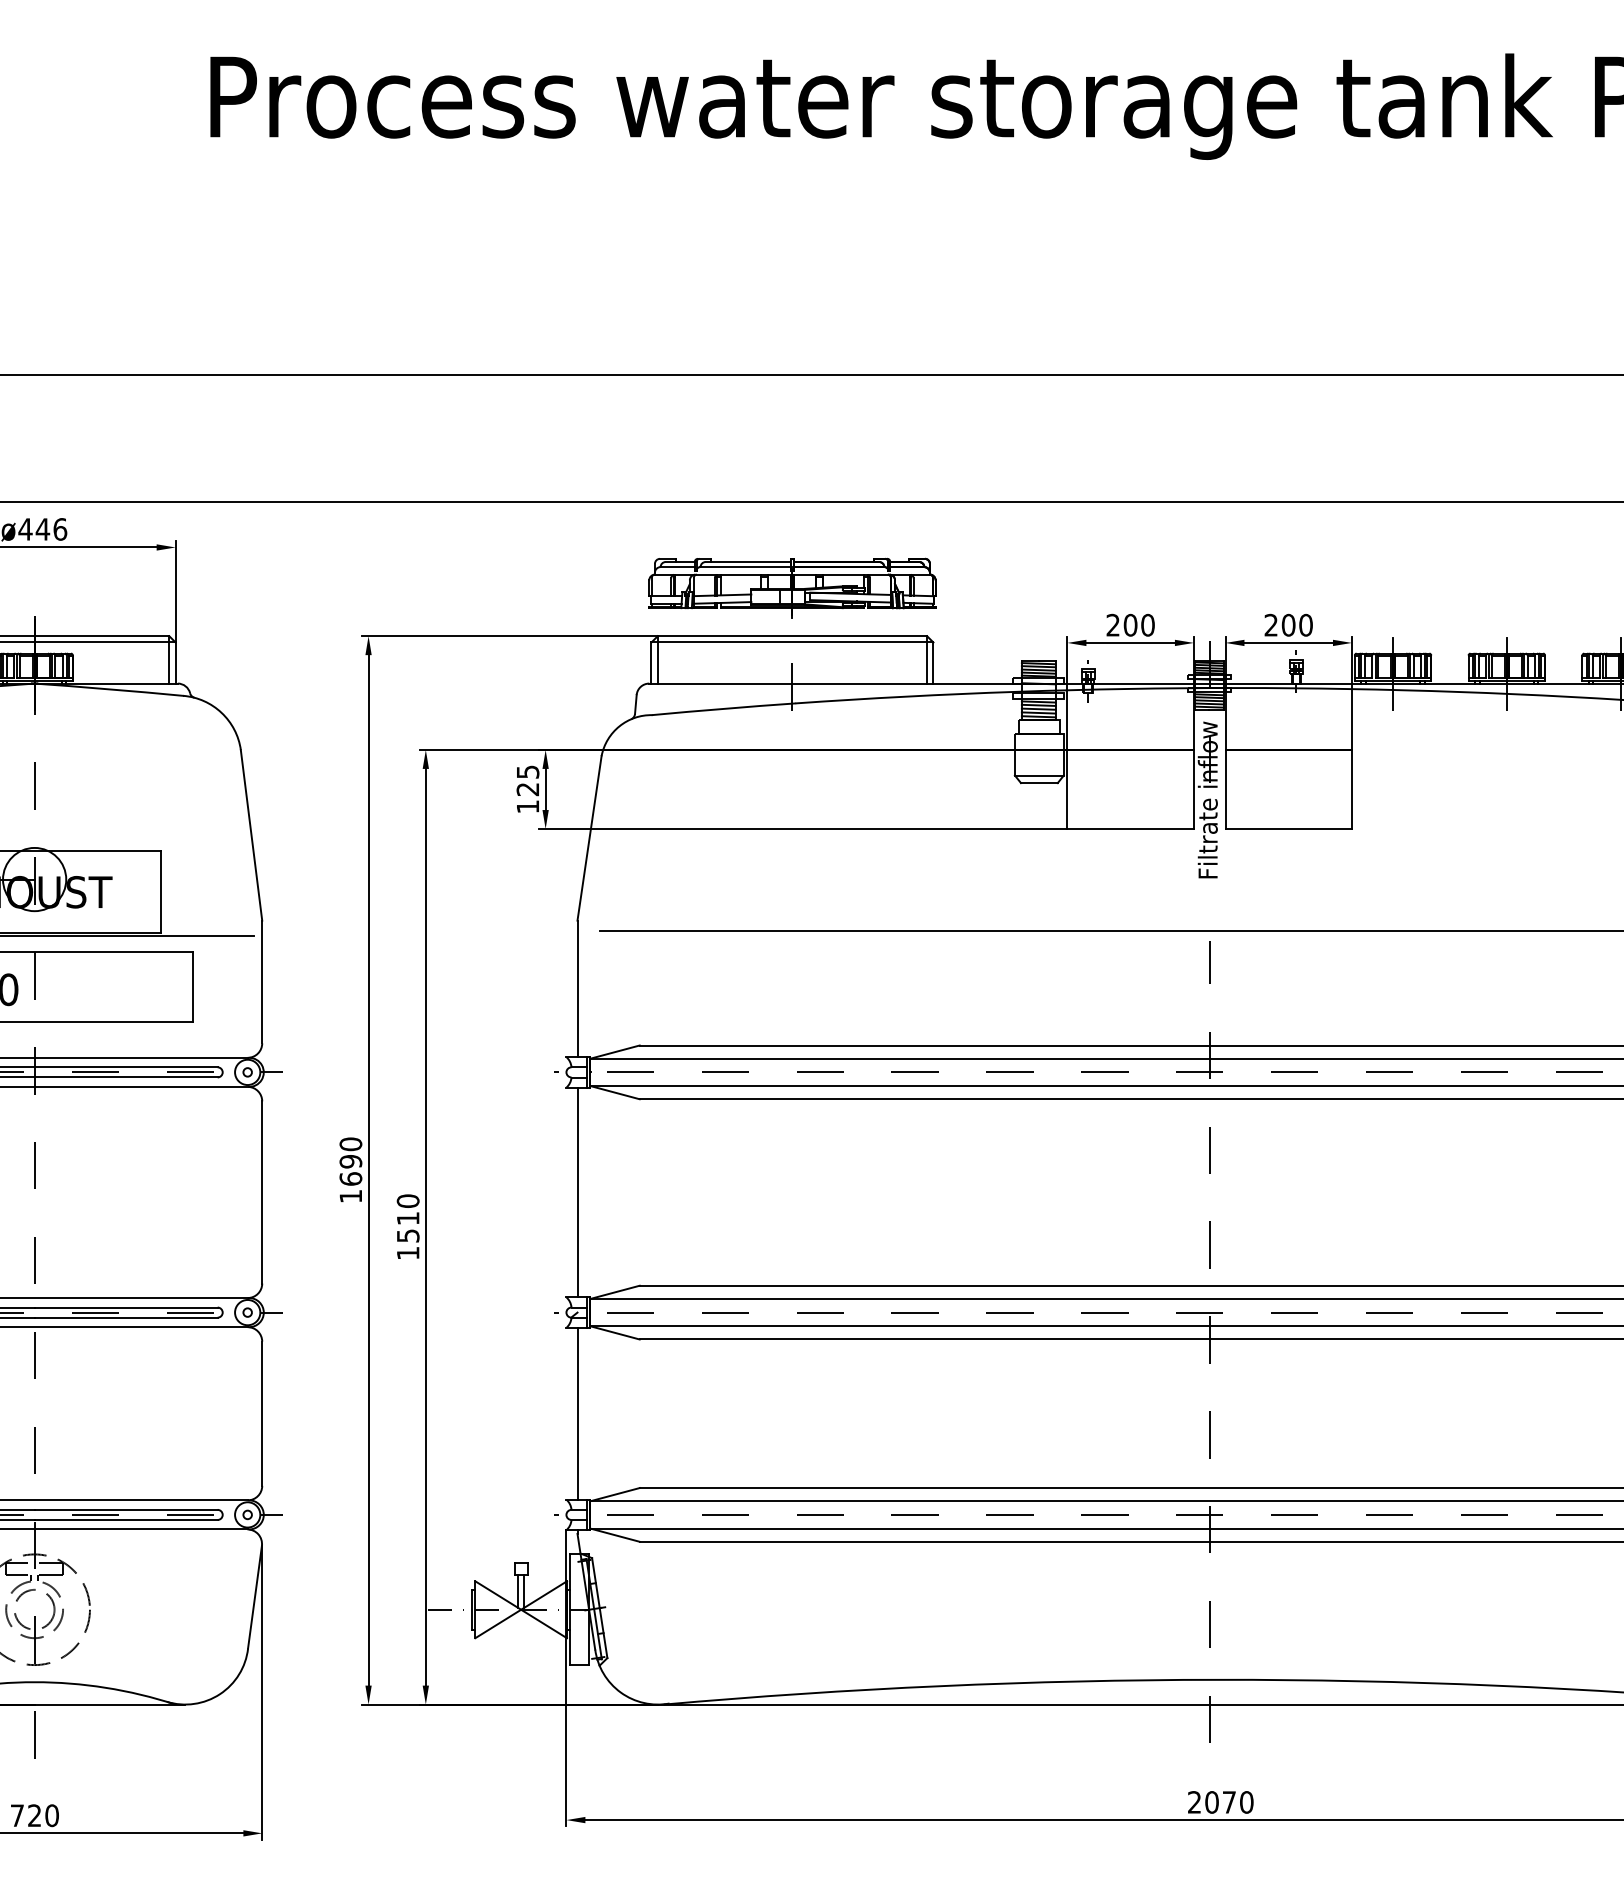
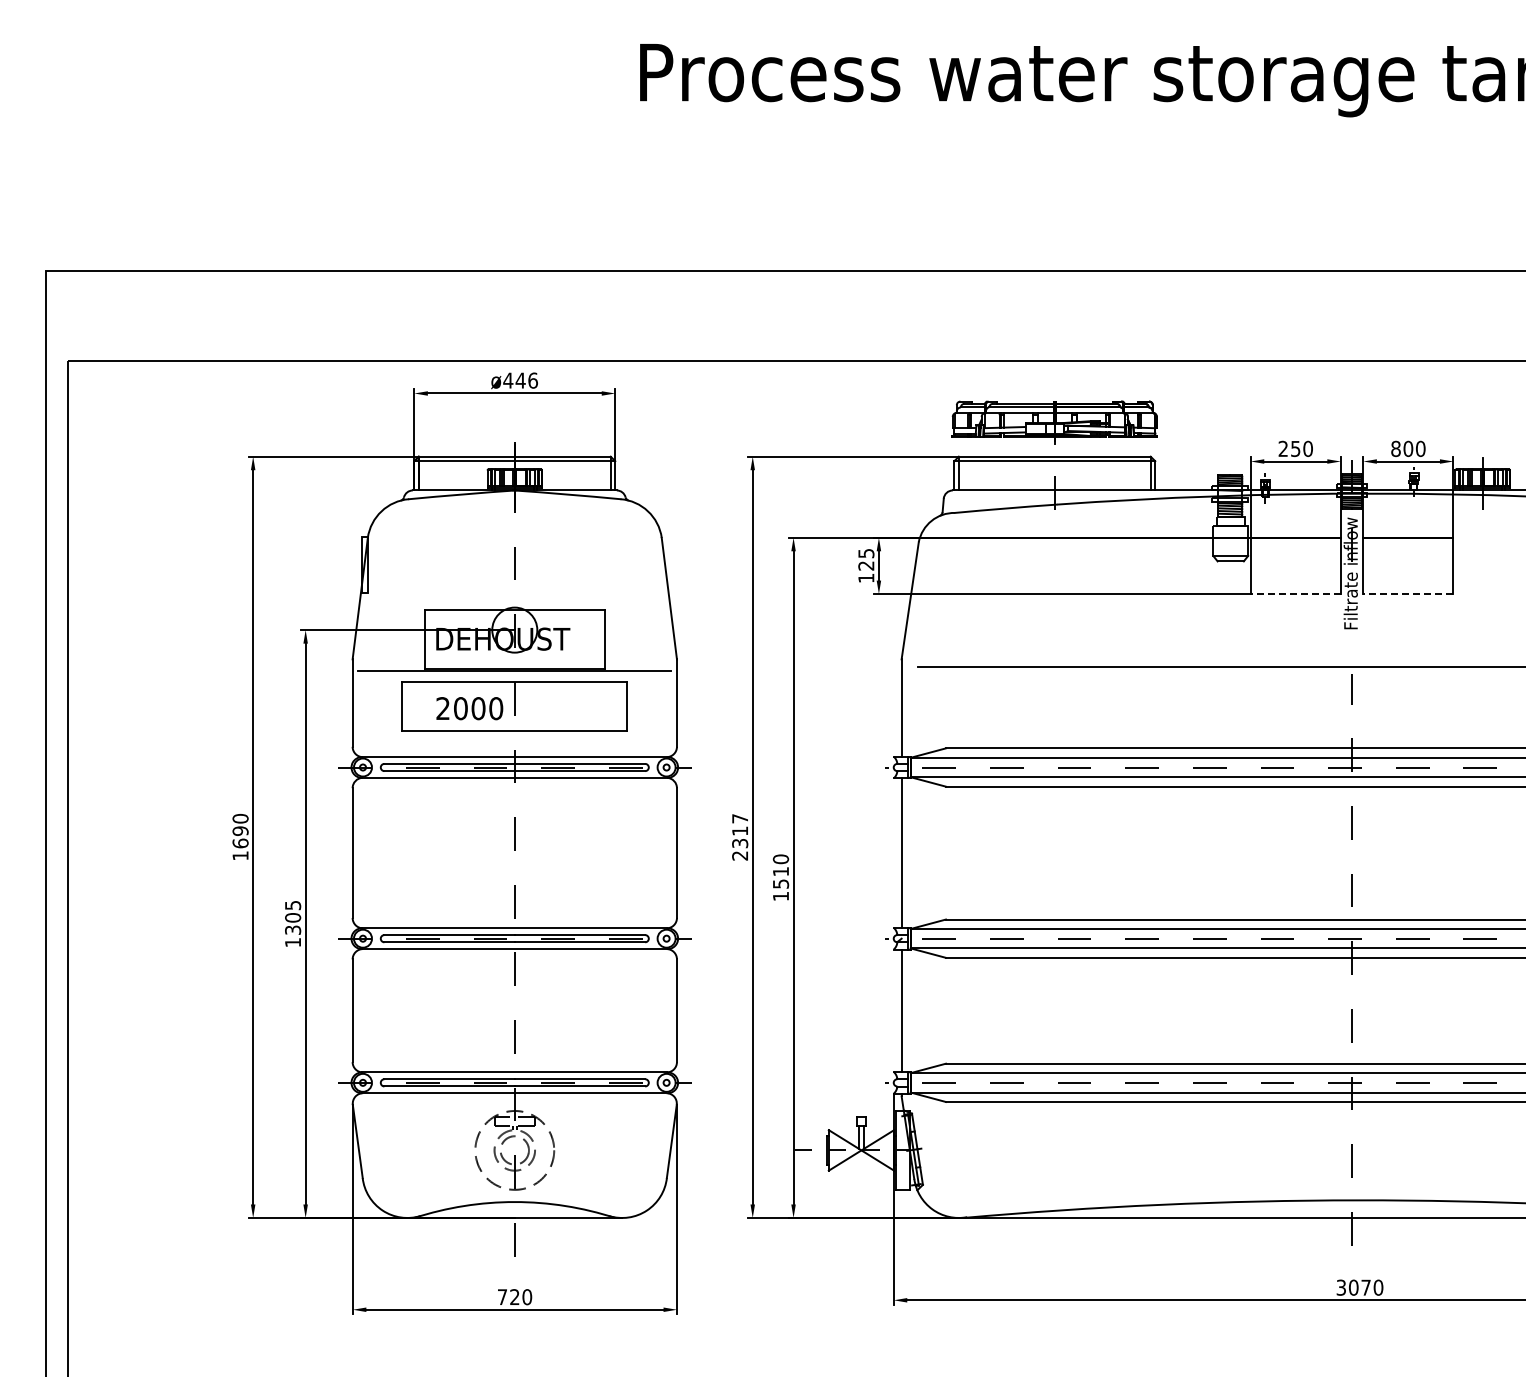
text: (1130, 624) -> (1295, 448), 200 -> 250
text: (1270, 624) -> (1395, 448), 200 -> 800
line: (1130, 829) -> (1295, 594), solid -> dashed
line: (1287, 829) -> (1407, 594), solid -> dashed
text: (351, 1169) -> (740, 836), 1690 -> 2317
text: (1193, 1802) -> (1340, 1287), 2070 -> 3070

